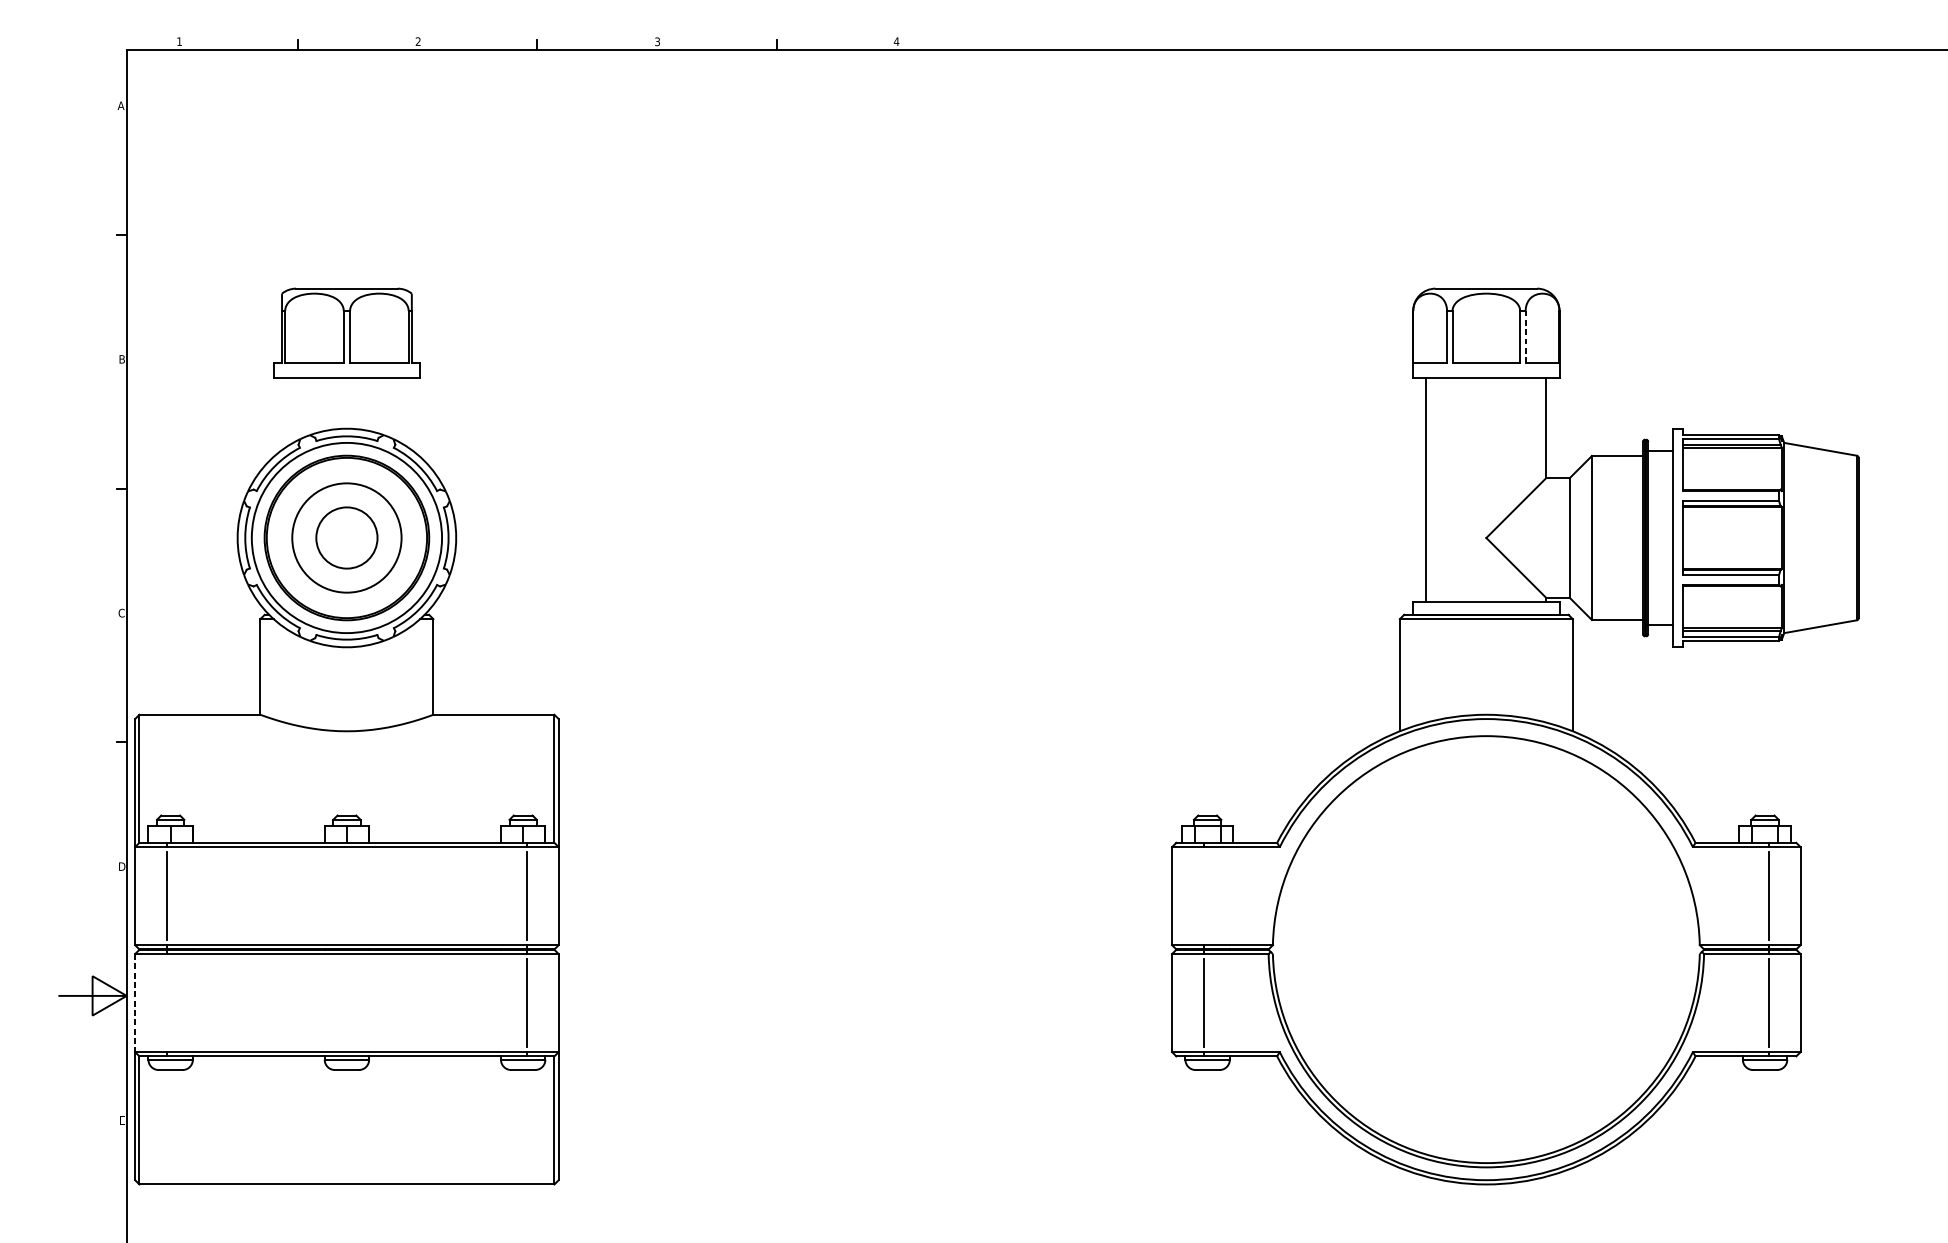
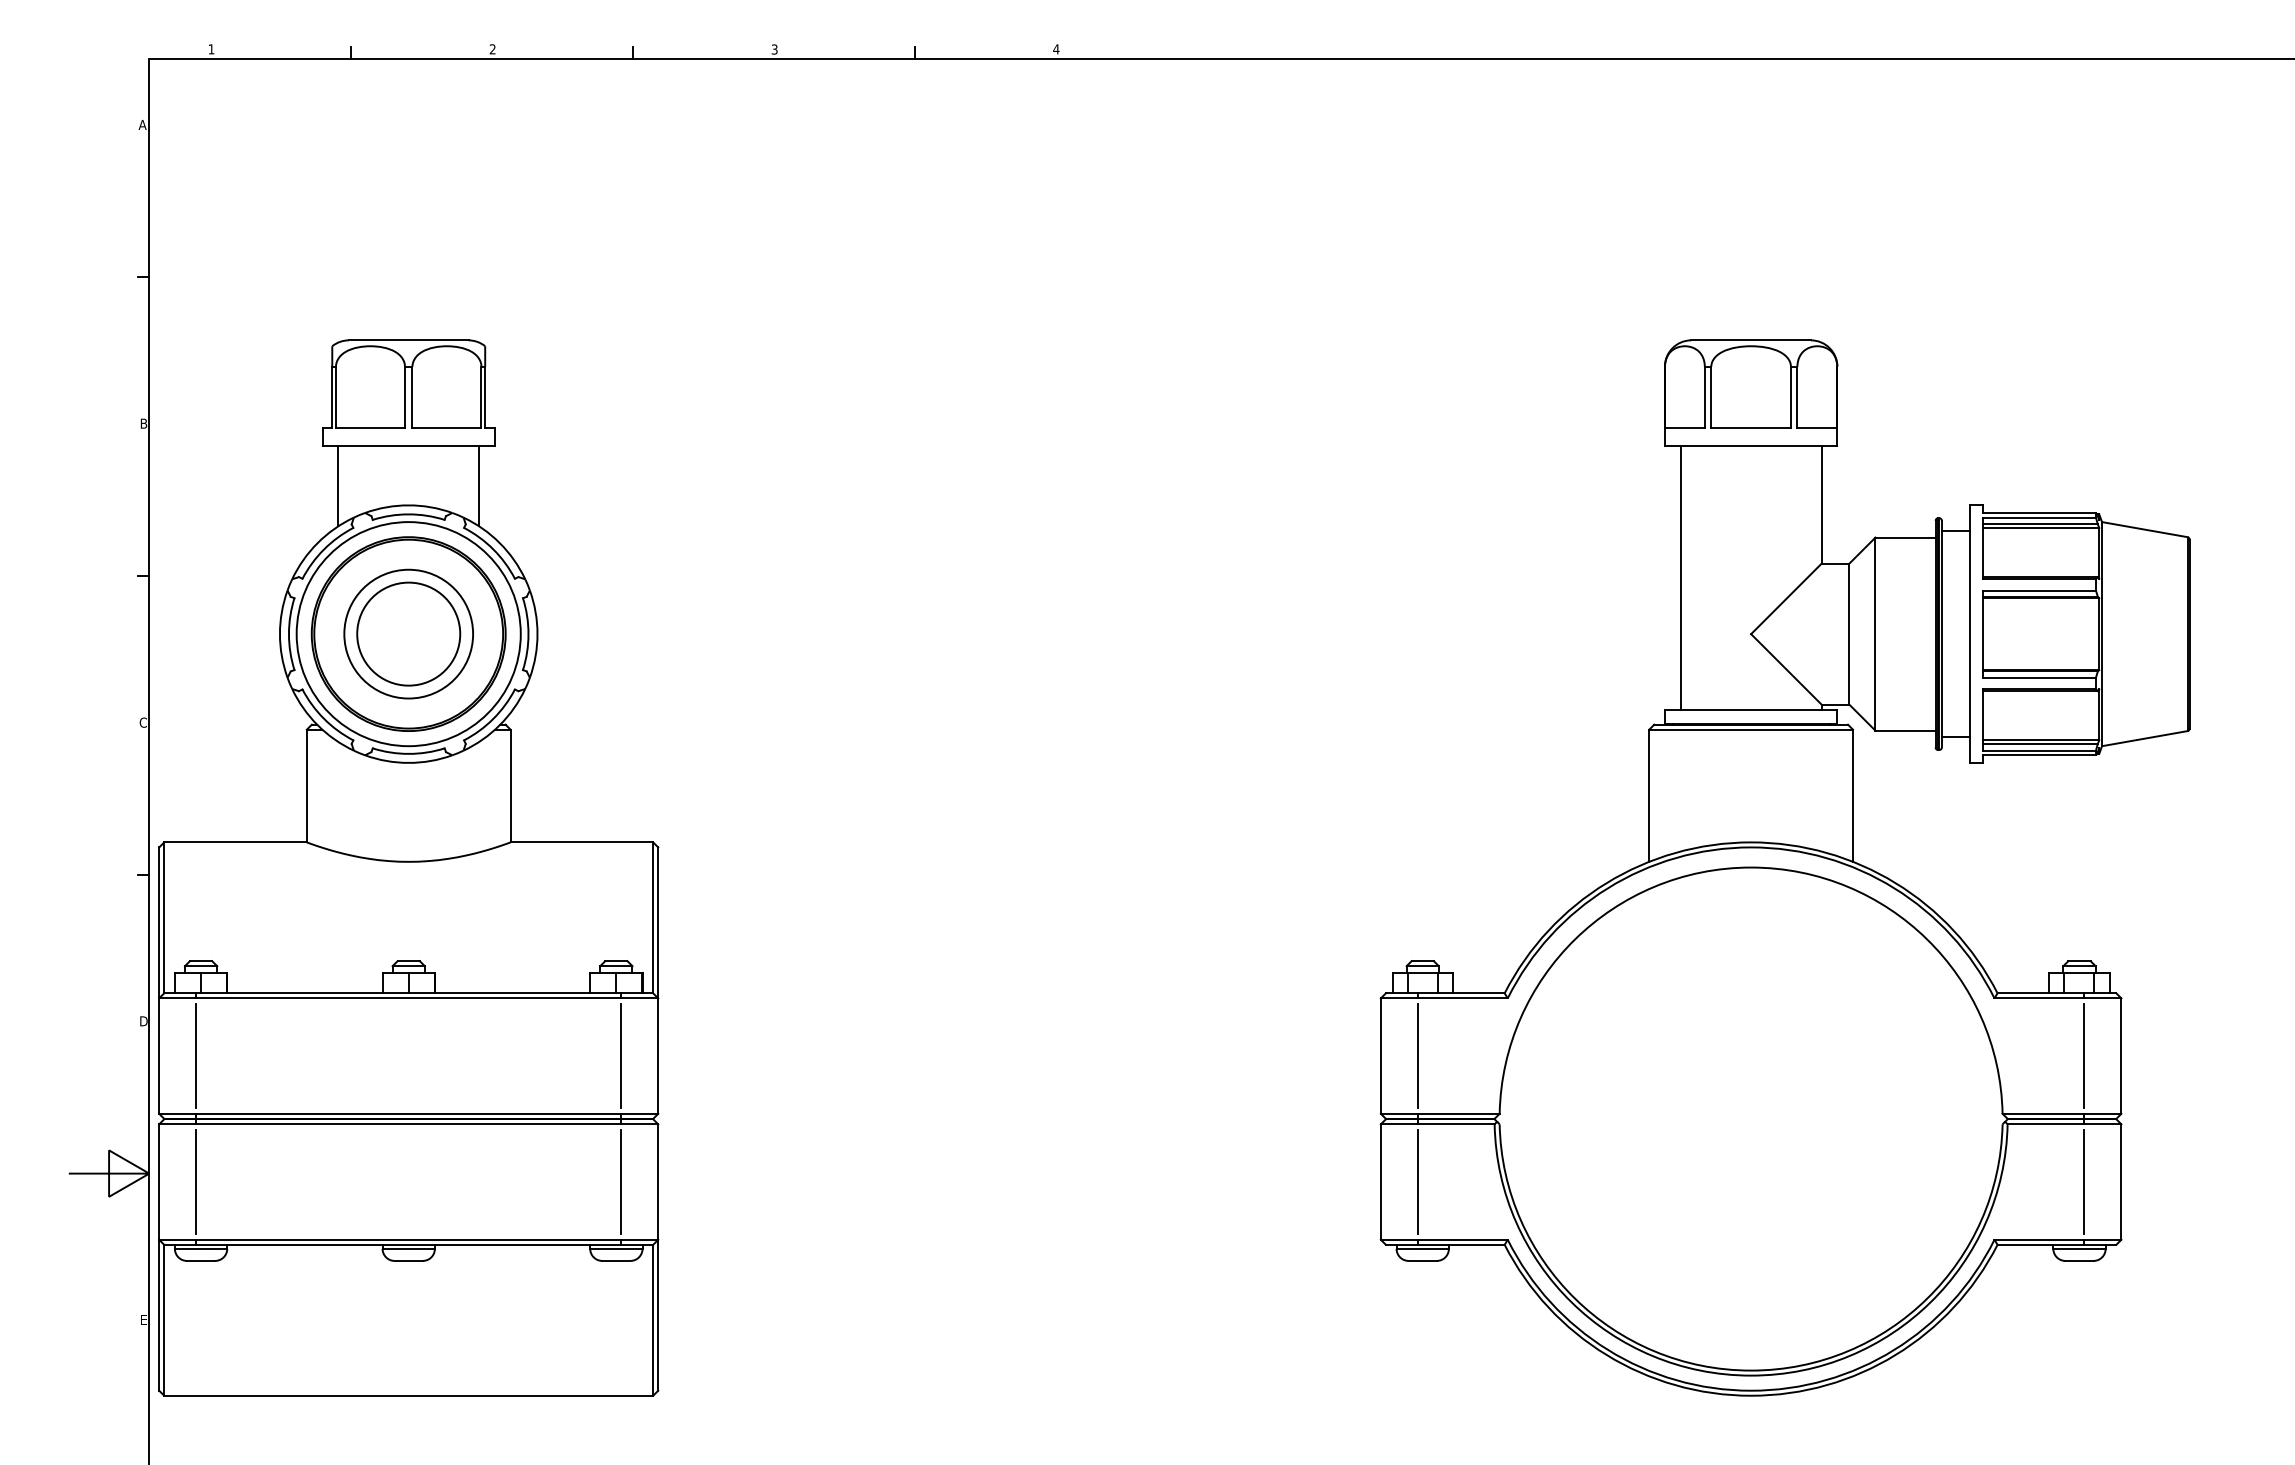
line: (1525, 337) -> (1797, 397), dashed -> solid
line: (287, 411) -> (338, 485), added
line: (407, 411) -> (479, 485), added
circle: (346, 537) -> (408, 633), size x1.43
line: (1203, 896) -> (1417, 1056), added
line: (135, 1003) -> (159, 1182), dashed -> solid
line: (166, 1003) -> (196, 1182), added

